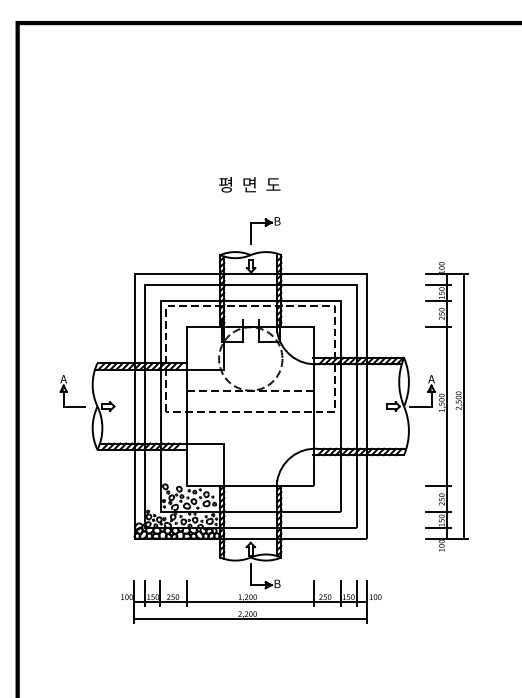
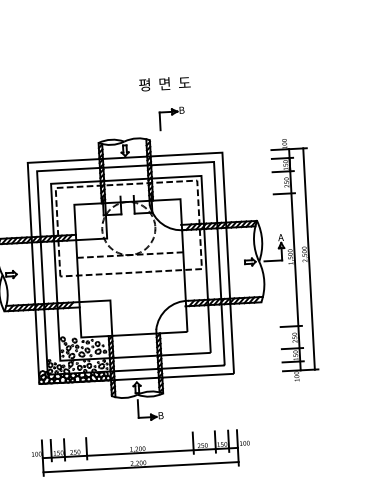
text: (249, 184) -> (164, 83), moved
part: (265, 230) -> (172, 118), moved
part: (251, 601) -> (141, 452), moved

